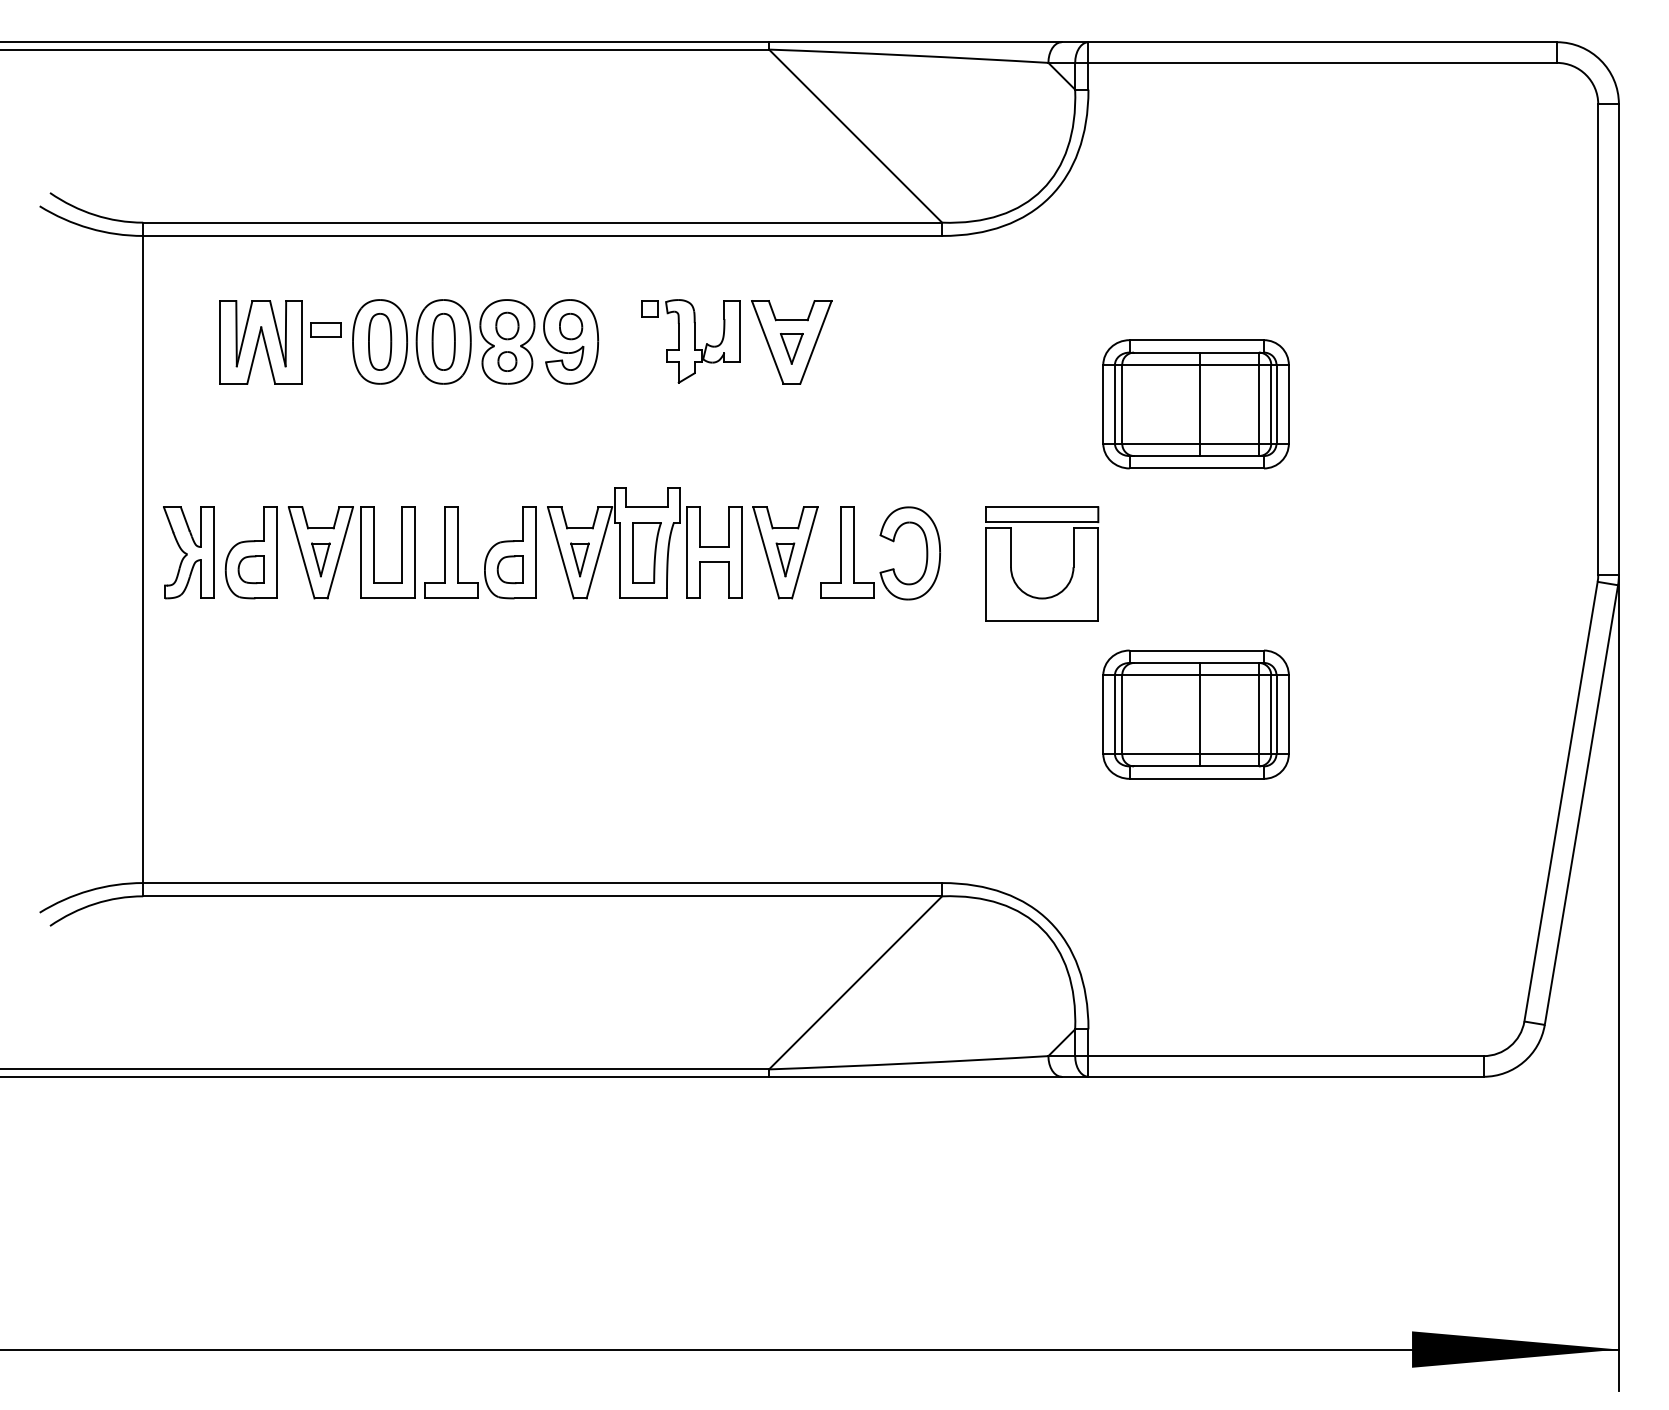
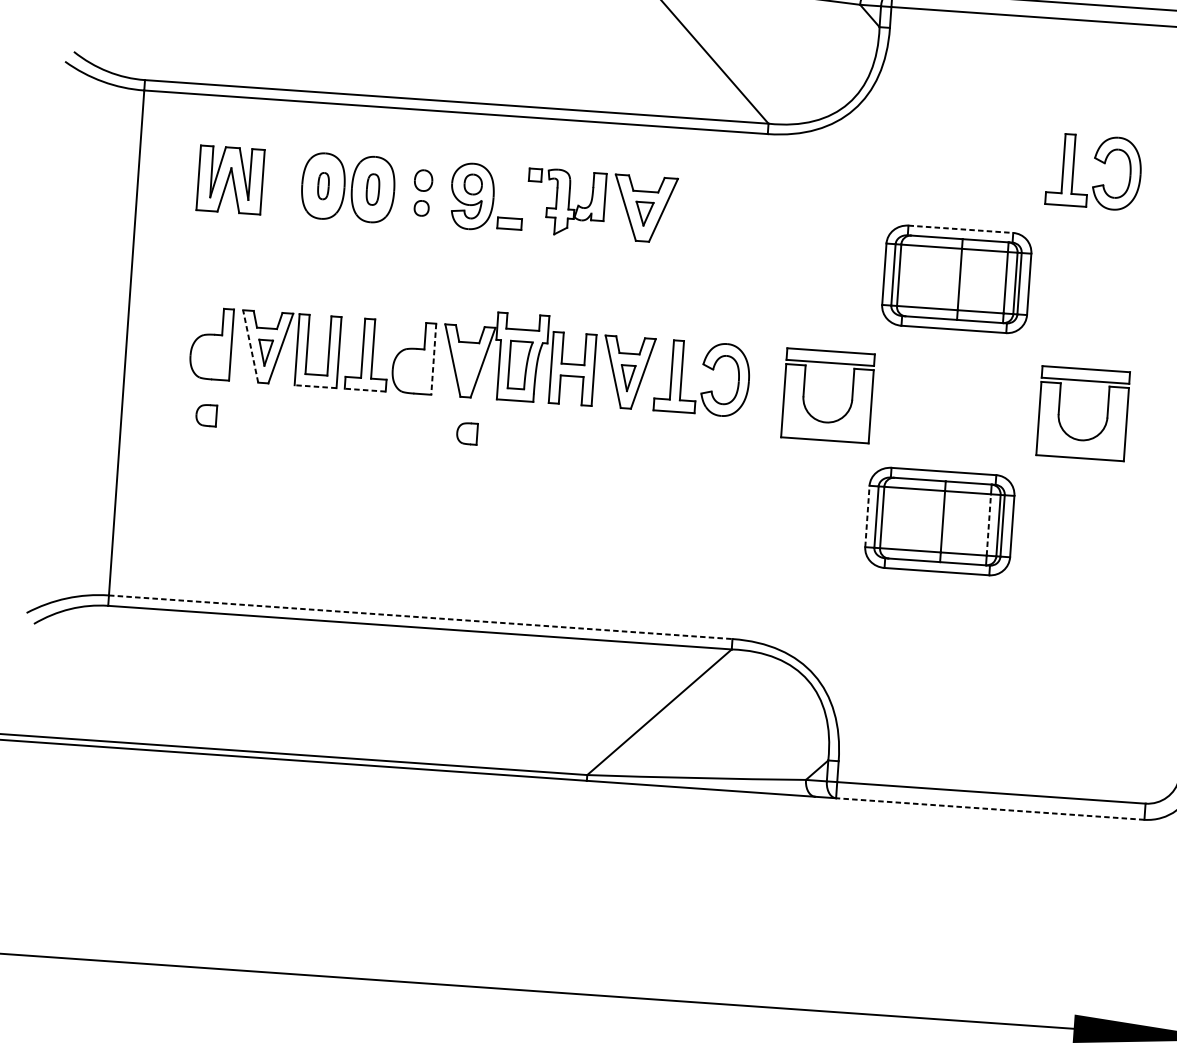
part: (1365, 240) -> (1097, 160), added
part: (325, 329) -> (509, 223), moved
line: (1197, 340) -> (961, 229), solid -> dashed
part: (380, 341) -> (323, 185), size x0.6
part: (443, 341) -> (372, 189), size x0.7
part: (507, 341) -> (422, 192), removed
part: (188, 552) -> (162, 339), removed
line: (301, 552) -> (250, 346), solid -> dashed
line: (536, 552) -> (433, 358), solid -> dashed
part: (579, 559) -> (467, 366), removed
part: (1399, 567) -> (1106, 417), added
part: (250, 569) -> (205, 415), moved
part: (509, 569) -> (466, 433), moved
line: (388, 598) -> (315, 386), solid -> dashed
line: (451, 598) -> (365, 390), solid -> dashed
line: (1103, 714) -> (867, 516), solid -> dashed
line: (1258, 714) -> (988, 524), solid -> dashed
line: (543, 883) -> (421, 617), solid -> dashed
line: (1286, 1076) -> (990, 808), solid -> dashed

